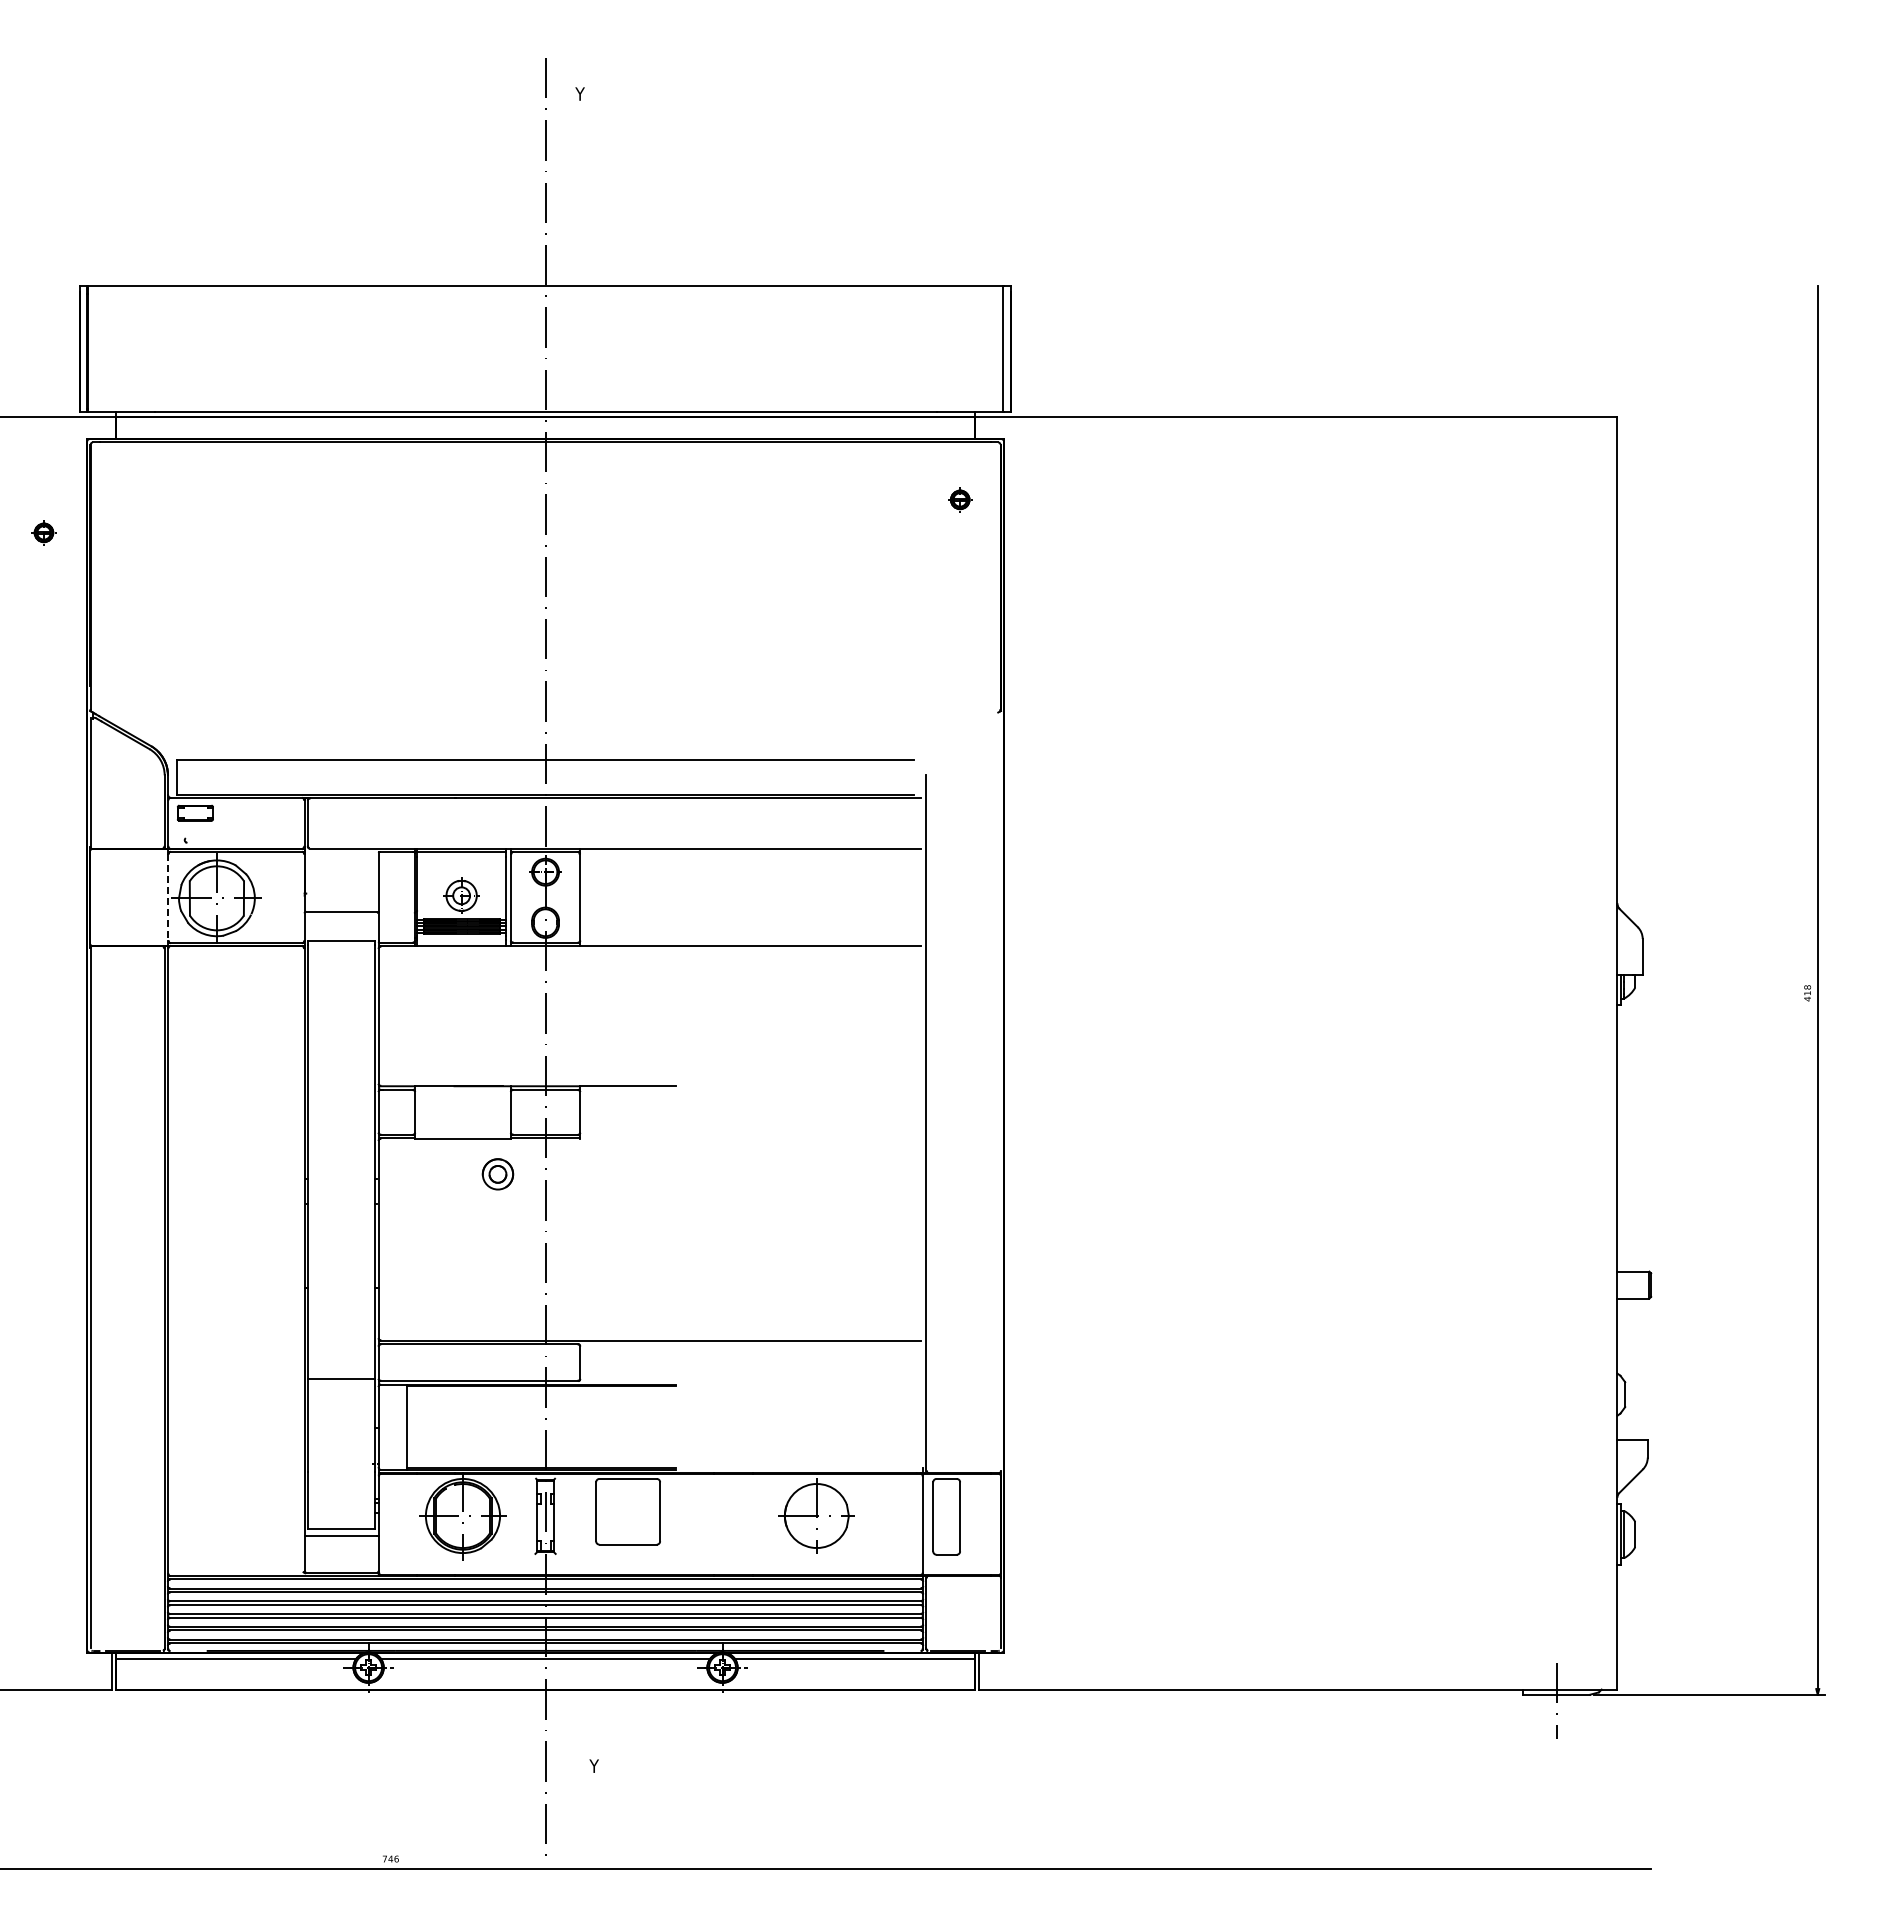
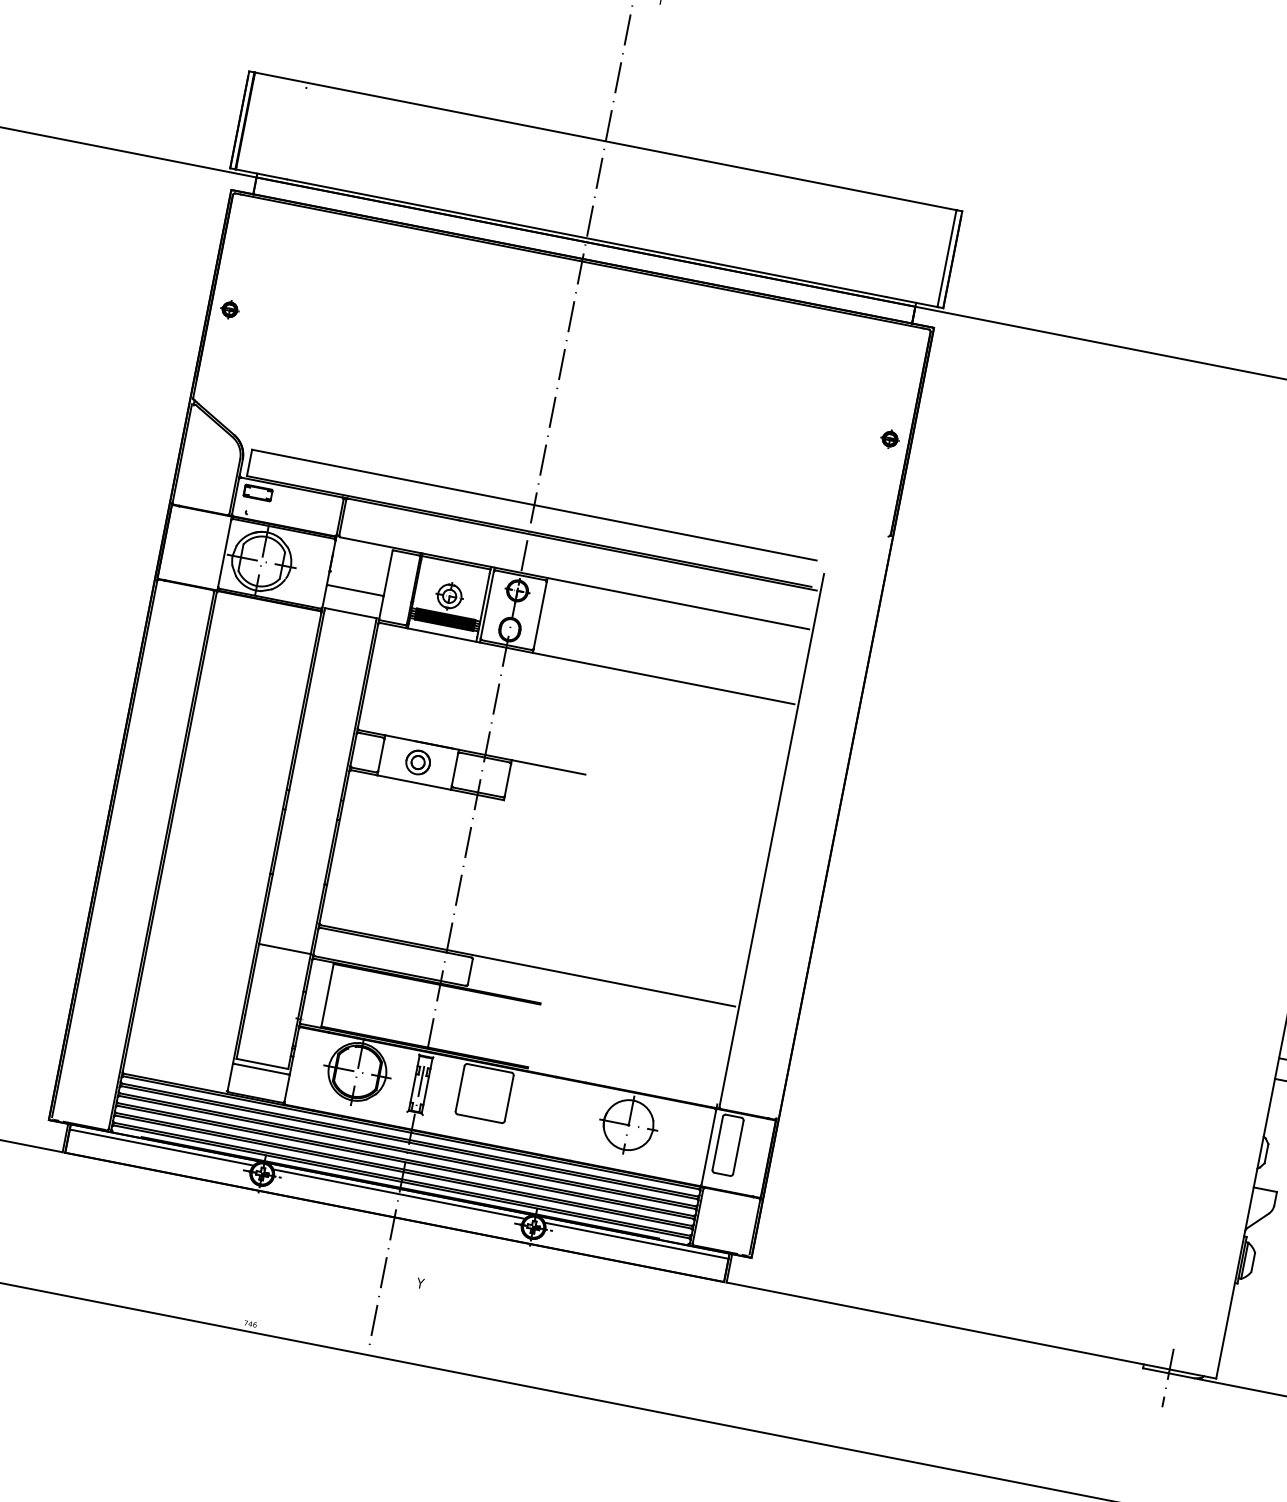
part: (960, 499) -> (890, 439), moved
part: (43, 532) -> (229, 309), moved
line: (168, 897) -> (224, 553), dashed -> solid
part: (497, 1174) -> (417, 762), moved

